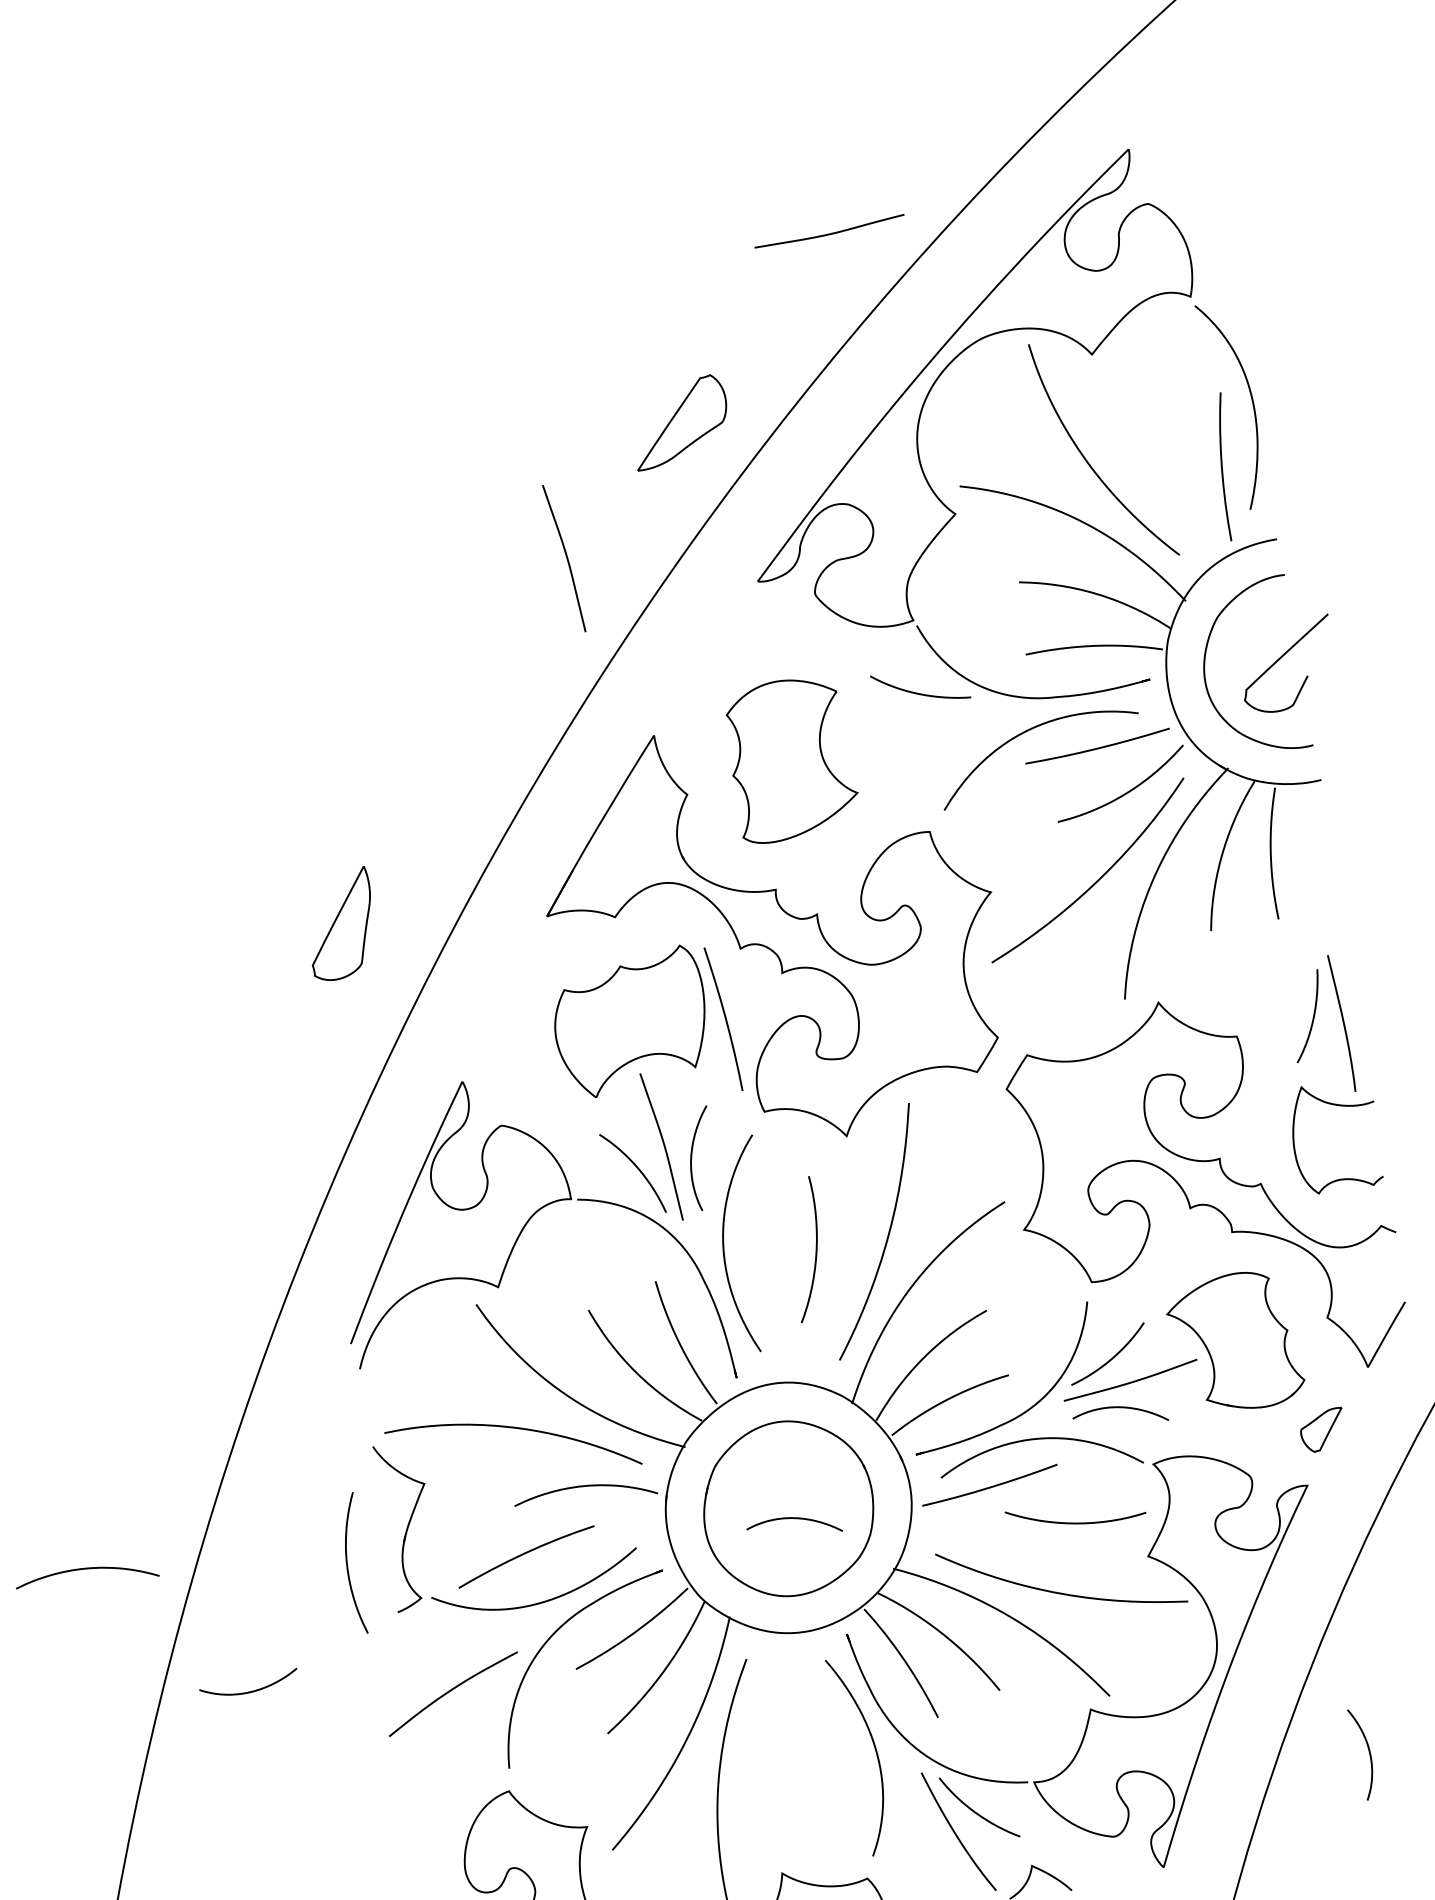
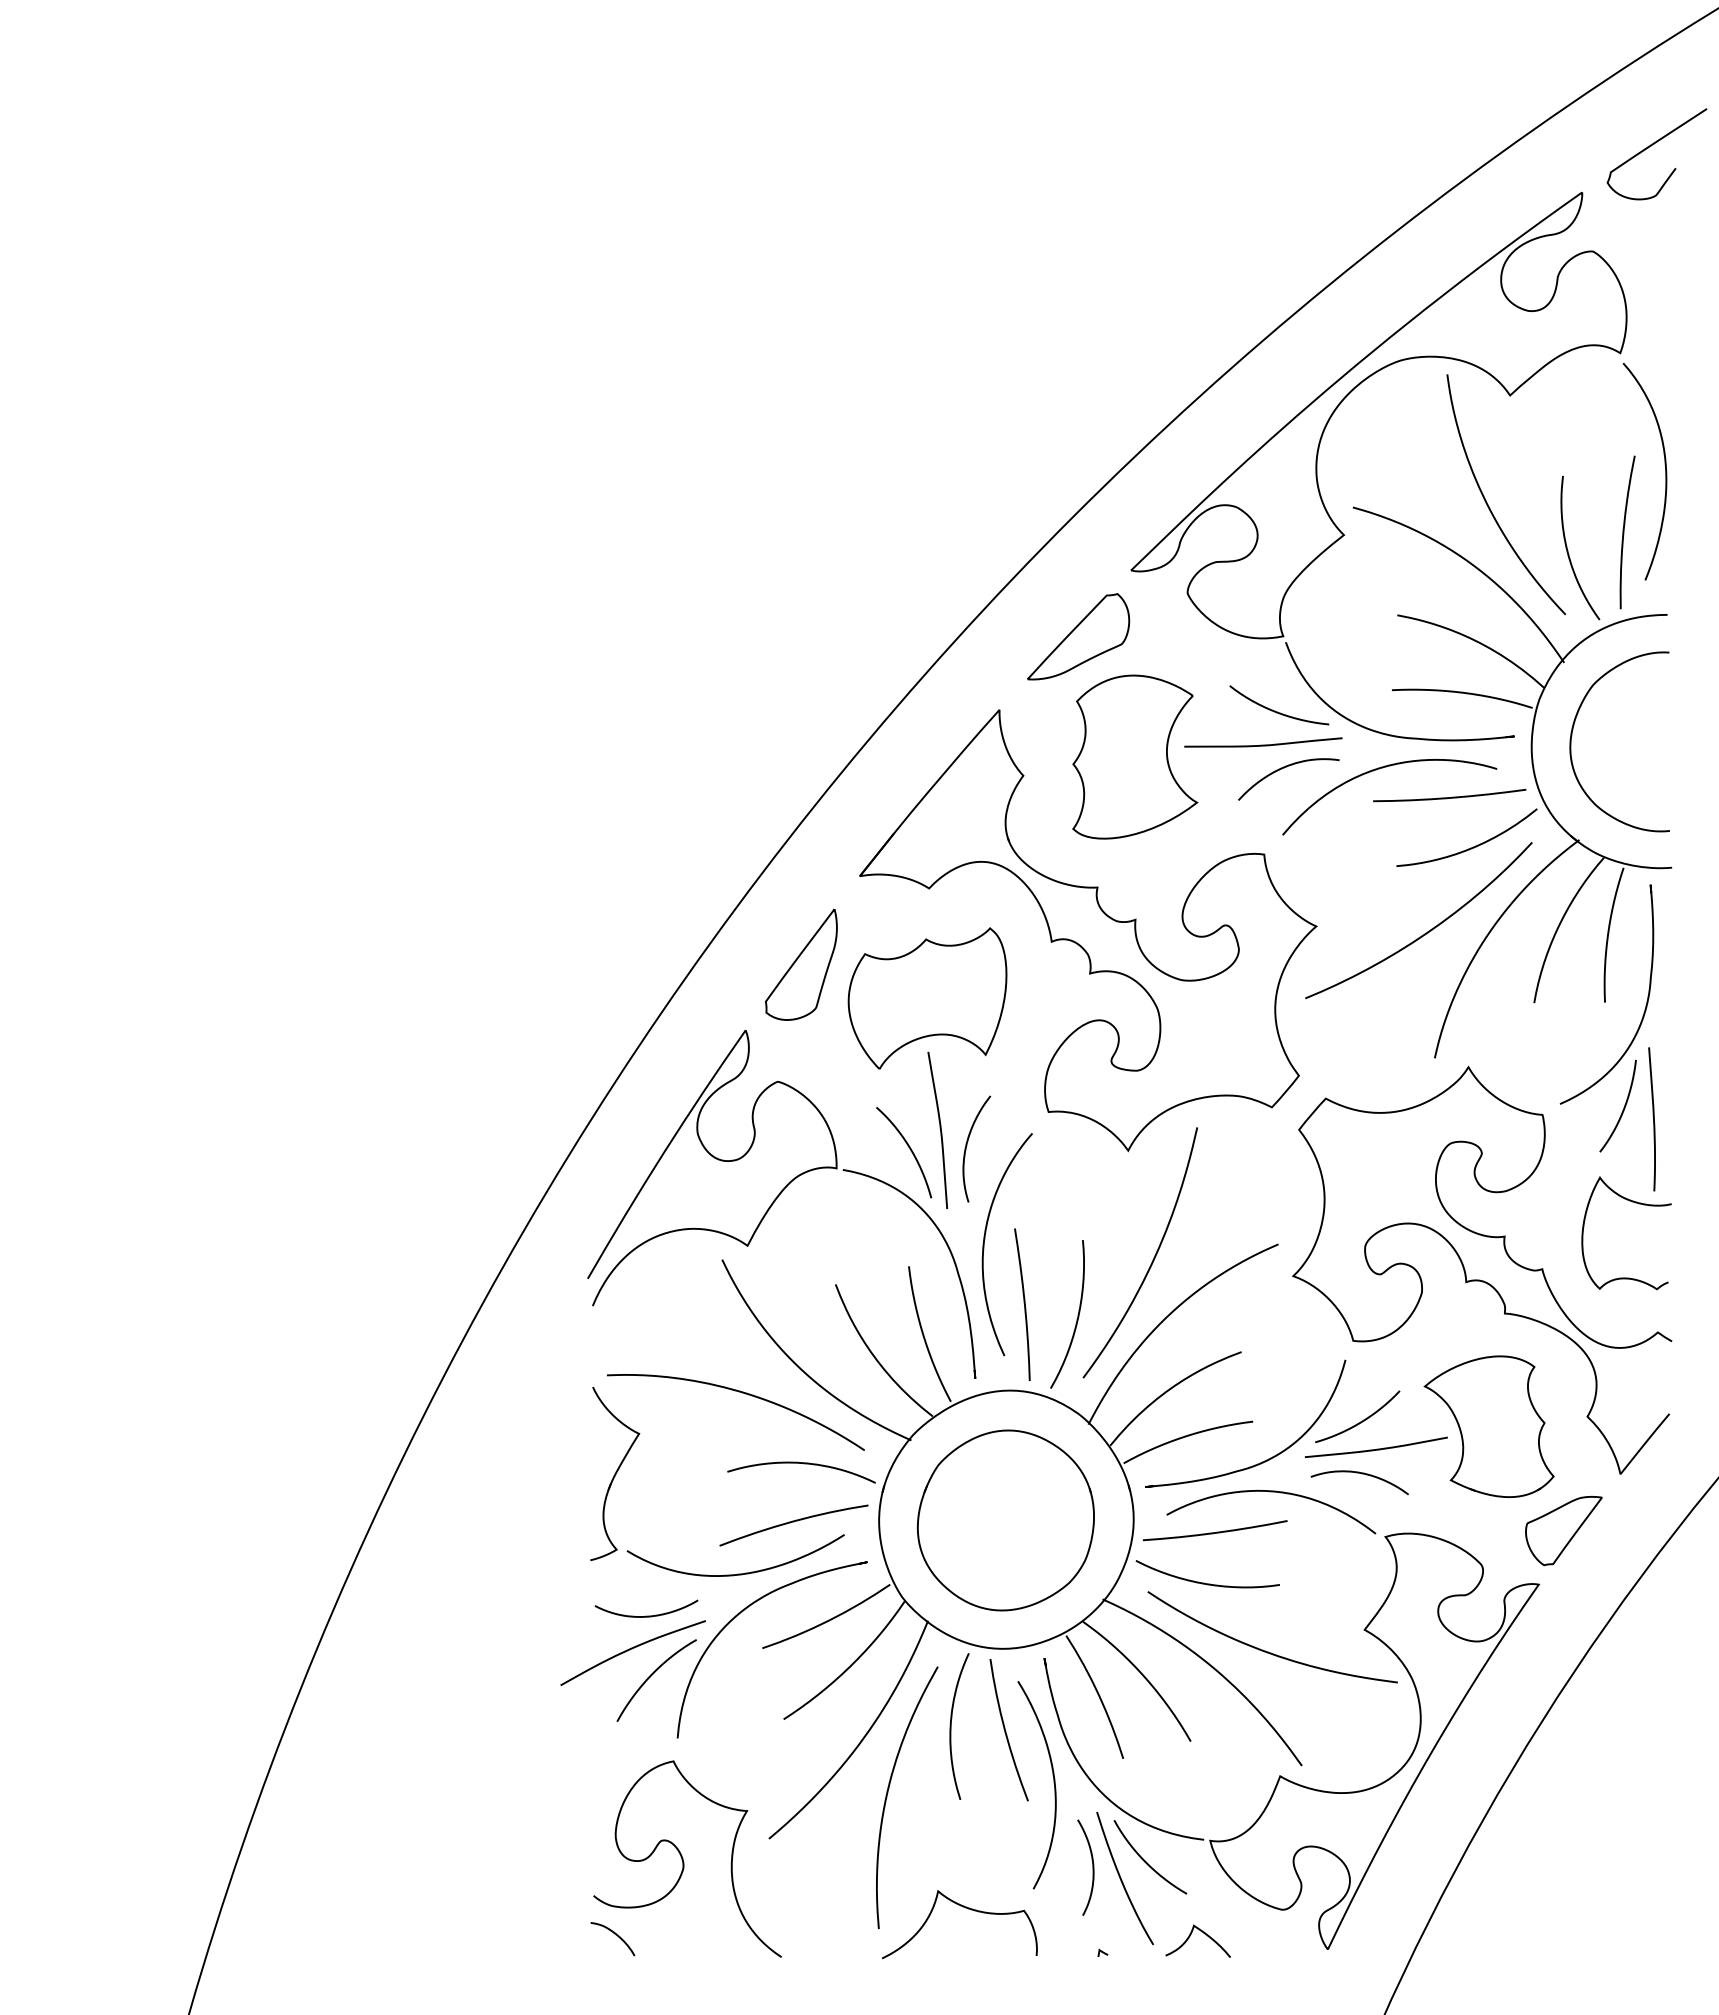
curve: (829, 233) -> (1263, 744), moved
part: (679, 421) -> (1078, 636), moved
curve: (1172, 493) -> (1568, 550), added
curve: (565, 556) -> (939, 512), removed
curve: (1281, 658) -> (1651, 146), moved
curve: (933, 747) -> (1282, 769), added
curve: (1317, 915) -> (1645, 1005), added
part: (340, 924) -> (801, 964), moved
curve: (724, 1017) -> (1023, 1303), moved
curve: (815, 1248) -> (1077, 1314), moved
part: (1322, 1430) -> (1563, 1530), size x1.67
curve: (794, 1519) -> (1010, 1532), removed
curve: (1073, 1522) -> (1204, 1582), moved
curve: (525, 1554) -> (793, 1522), moved
curve: (347, 1564) -> (951, 1726), moved
curve: (87, 1569) -> (281, 1464), removed
curve: (250, 1691) -> (646, 1615), moved
curve: (822, 1710) -> (1006, 1731), added
curve: (475, 1712) -> (652, 1675), added
curve: (1369, 1753) -> (1092, 1867), moved

